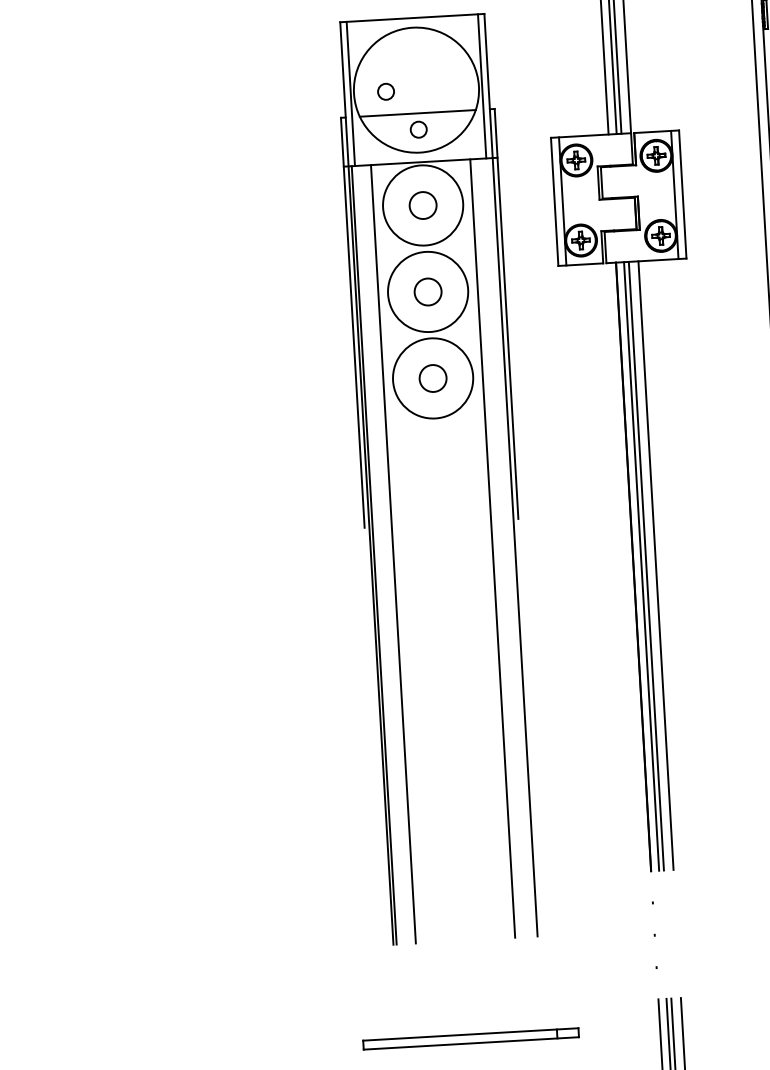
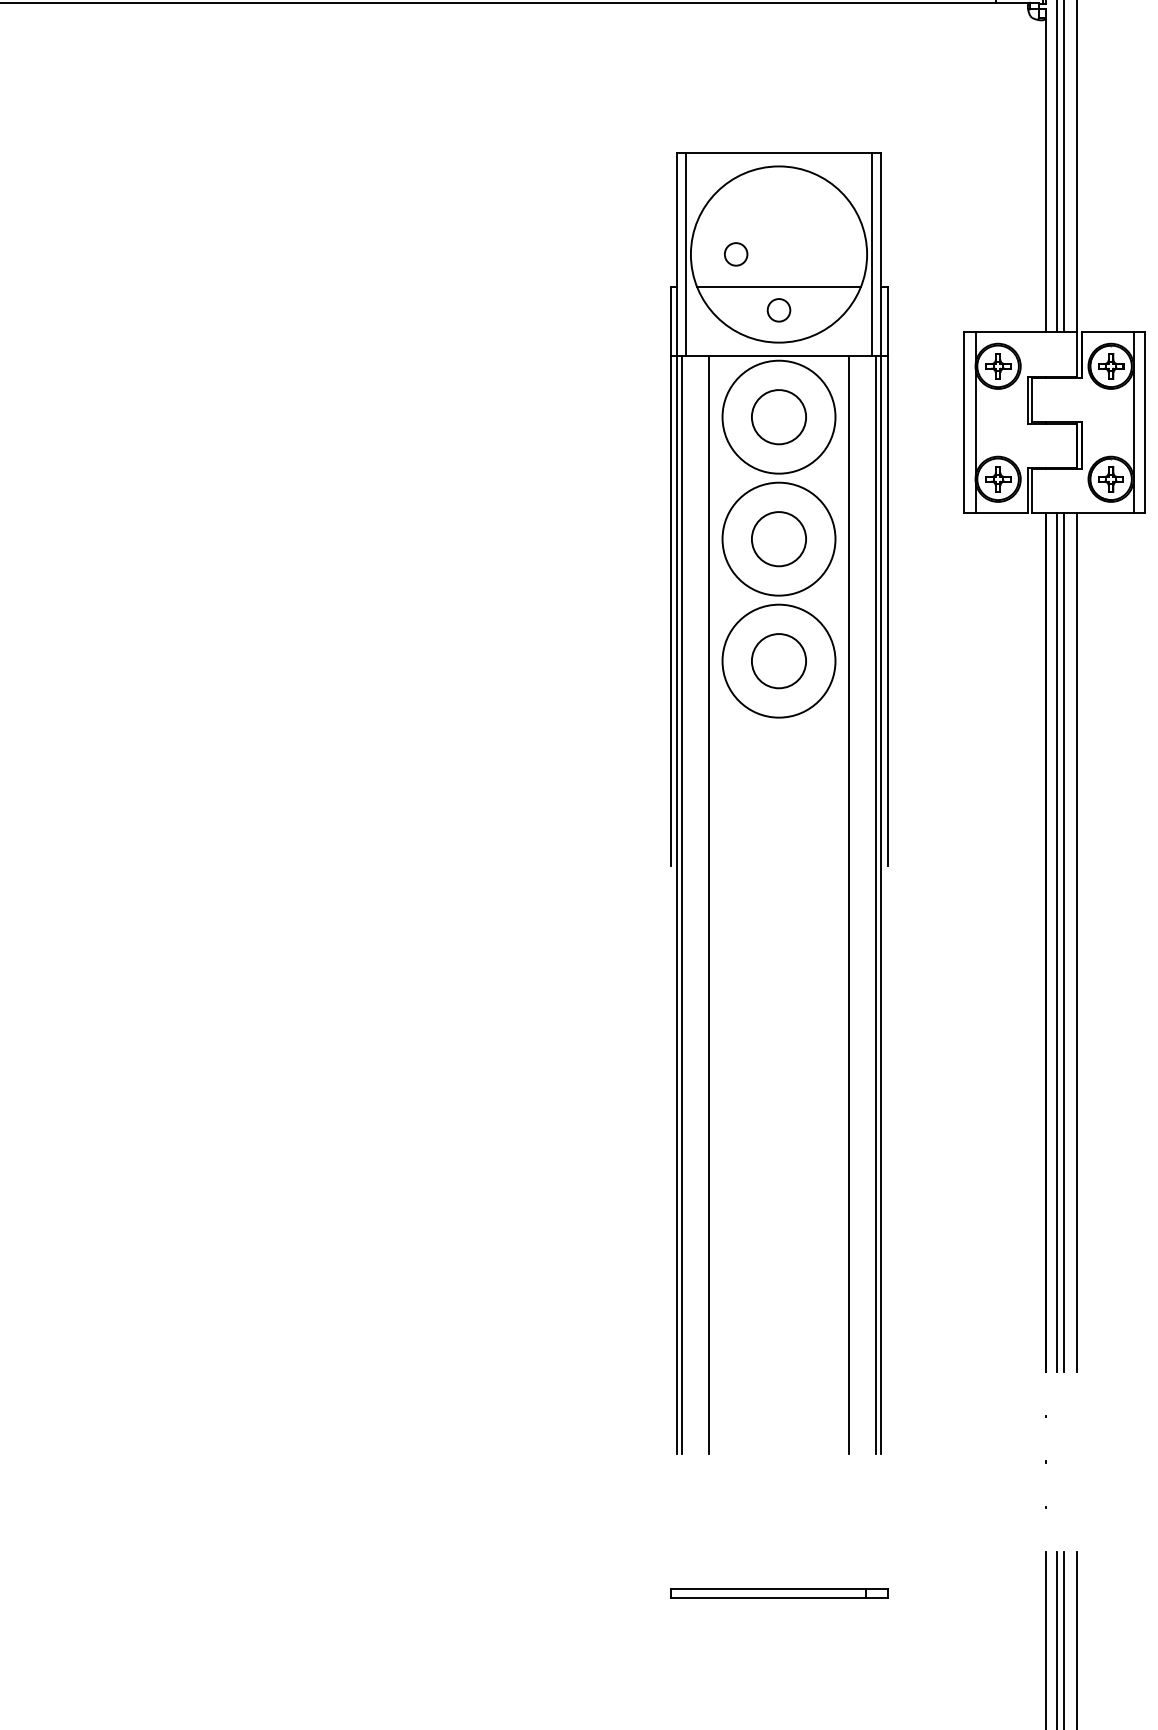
circle: (422, 205) -> (778, 417), size x1.43
circle: (427, 292) -> (778, 539), size x1.43
circle: (432, 378) -> (778, 661), size x1.43
line: (512, 547) -> (876, 905), added
part: (471, 1039) -> (779, 1593), size x0.71

